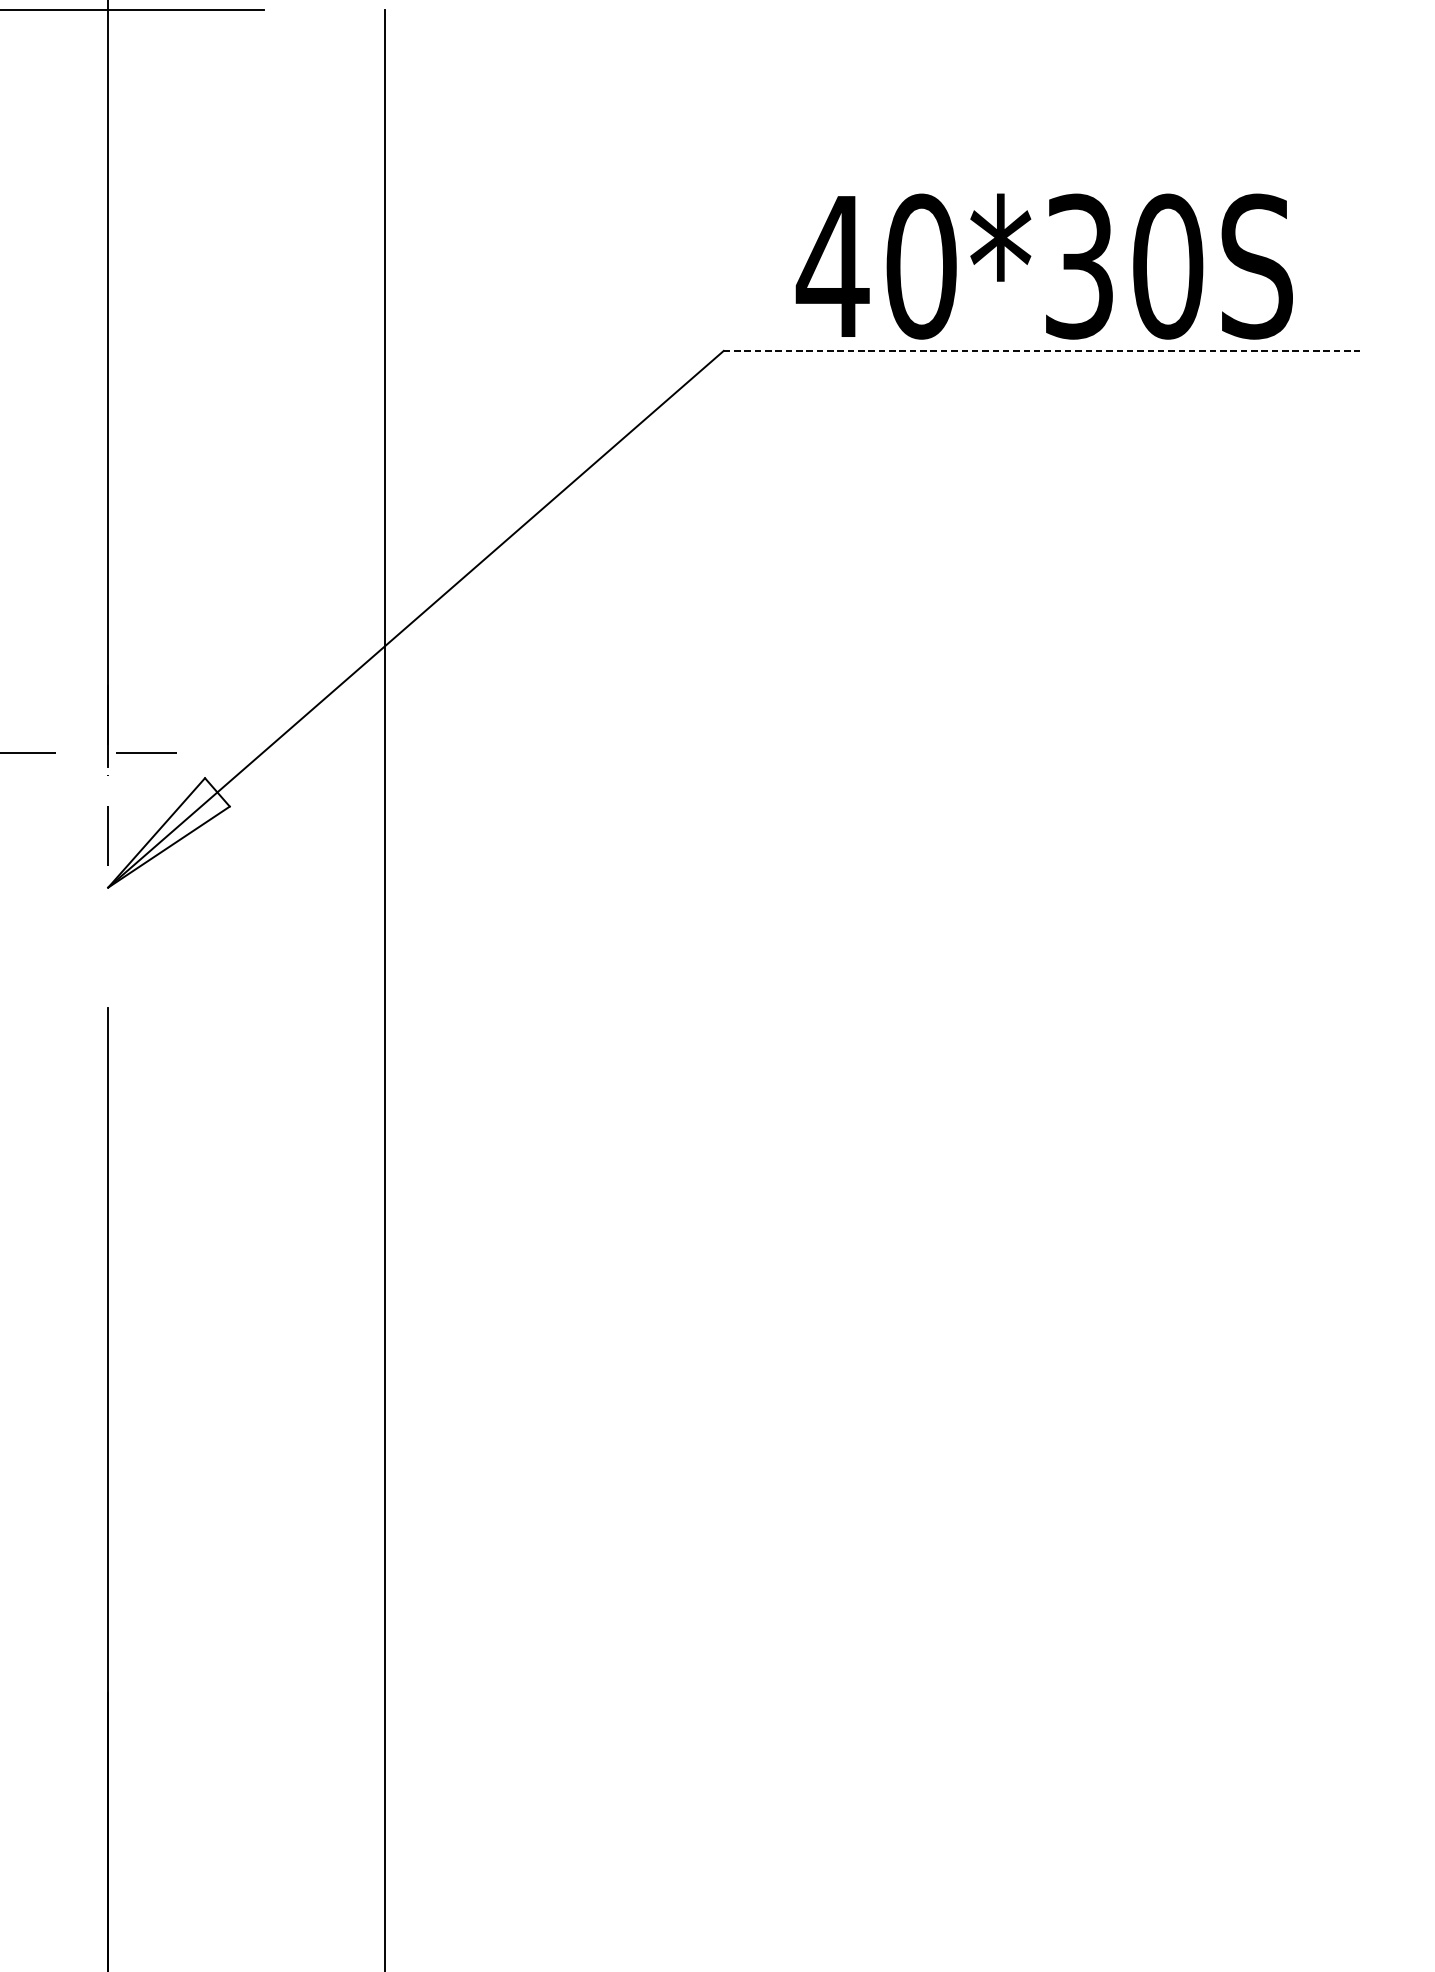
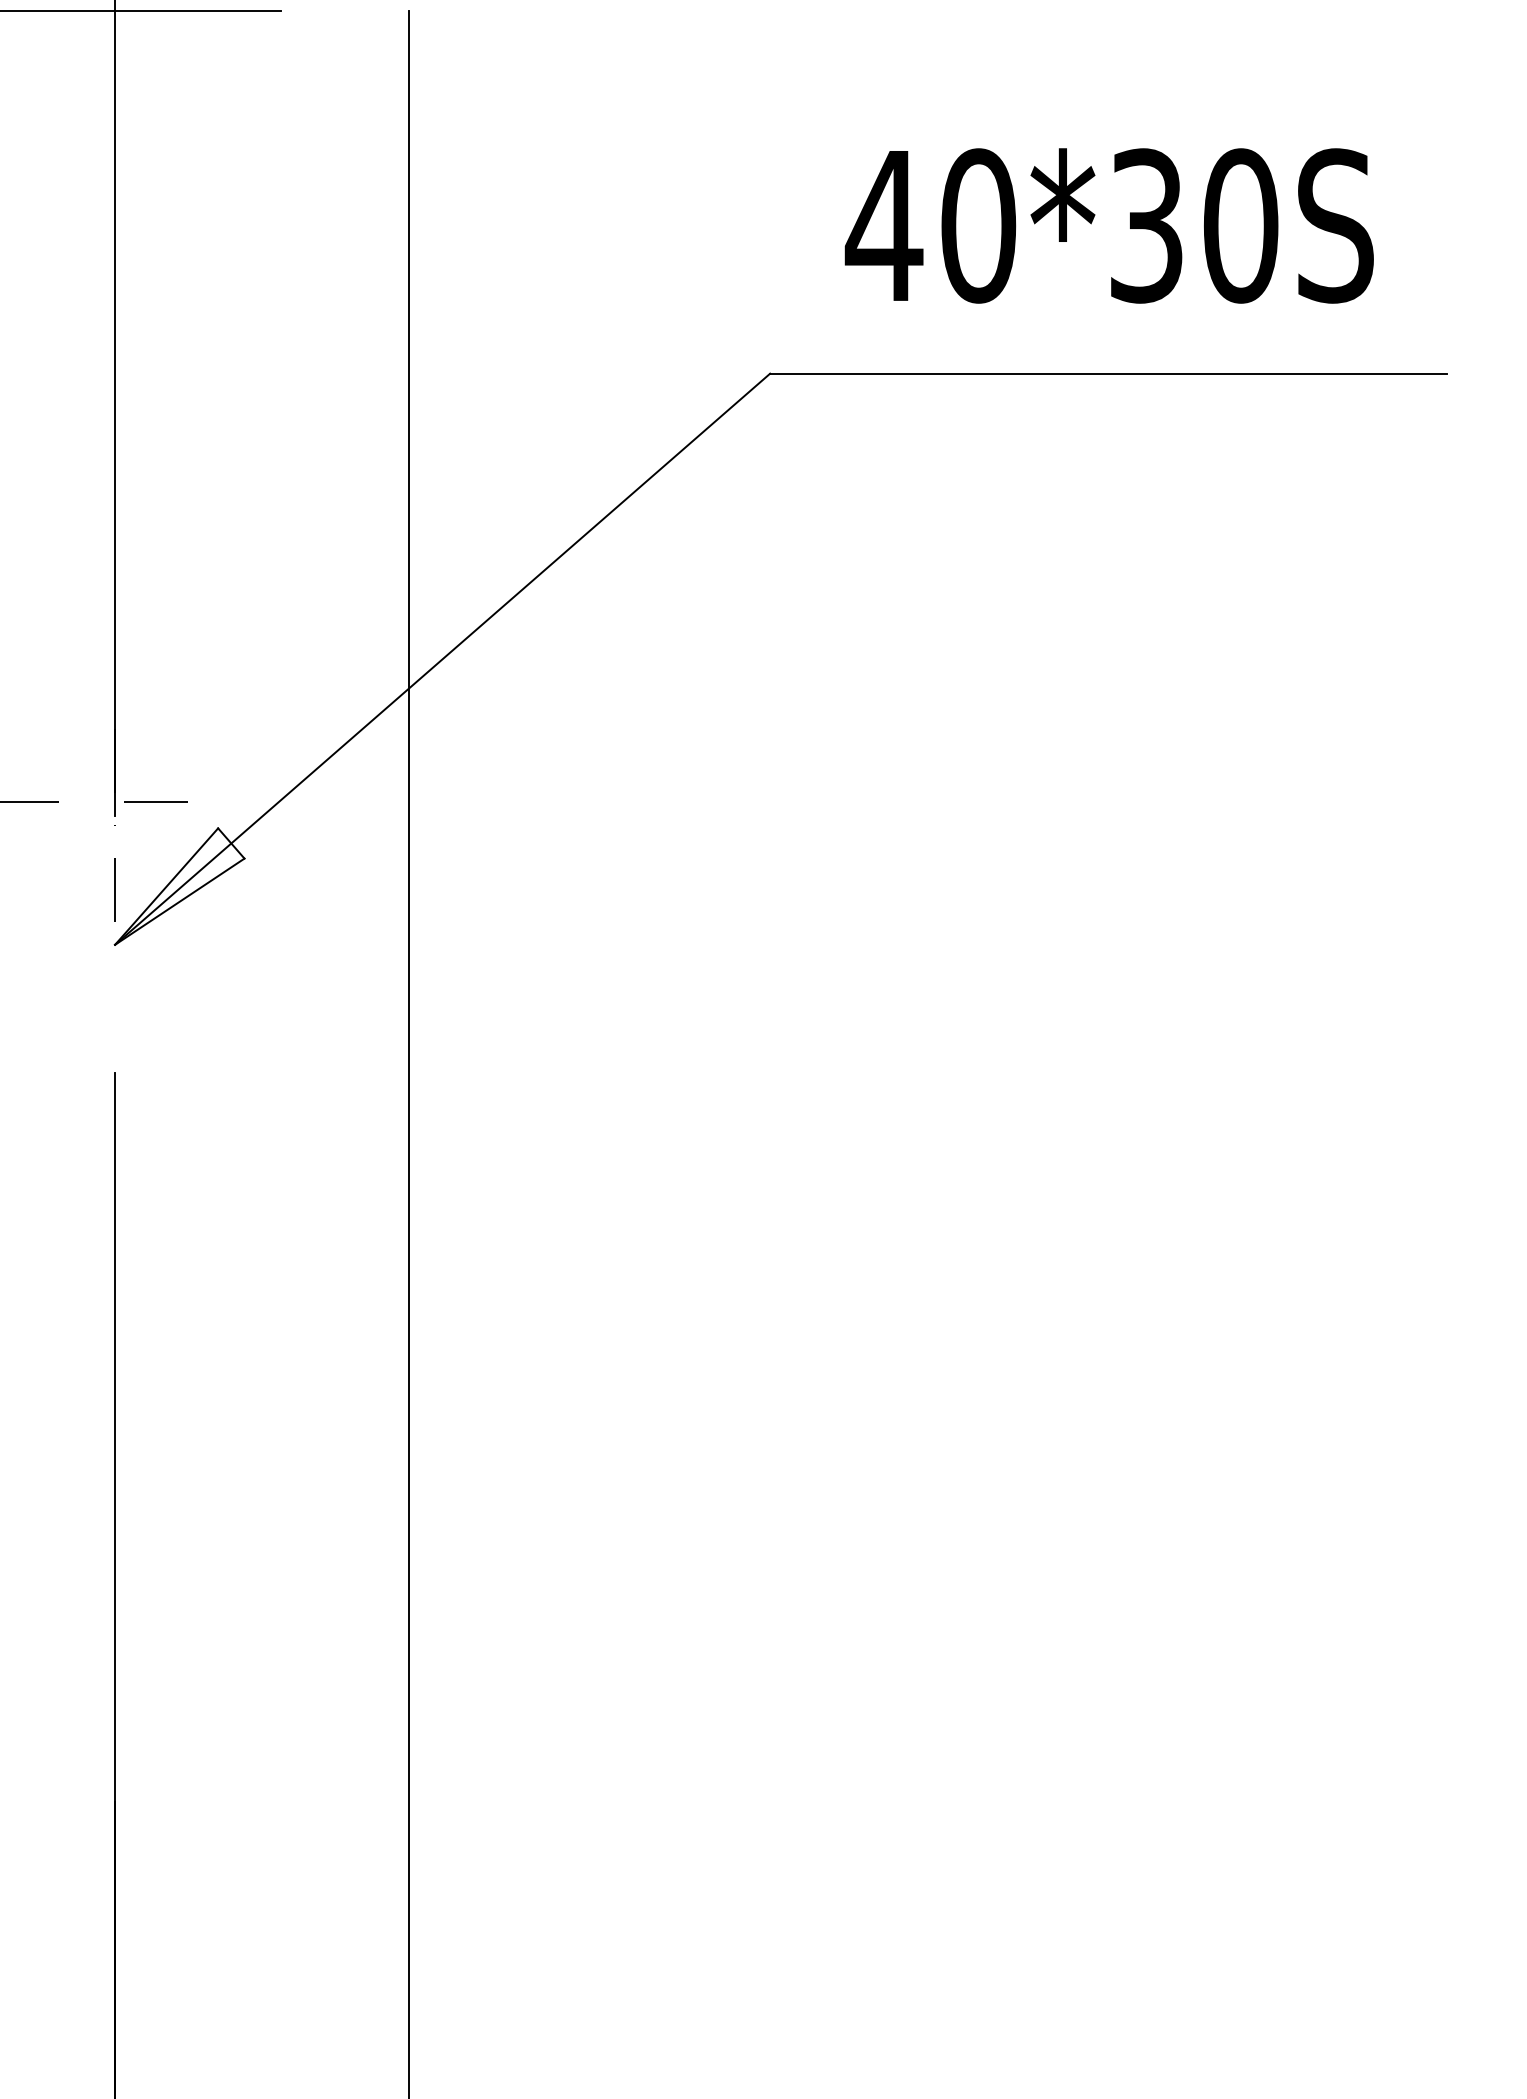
text: (1043, 266) -> (1108, 225), moved
line: (1041, 350) -> (1108, 373), dashed -> solid

